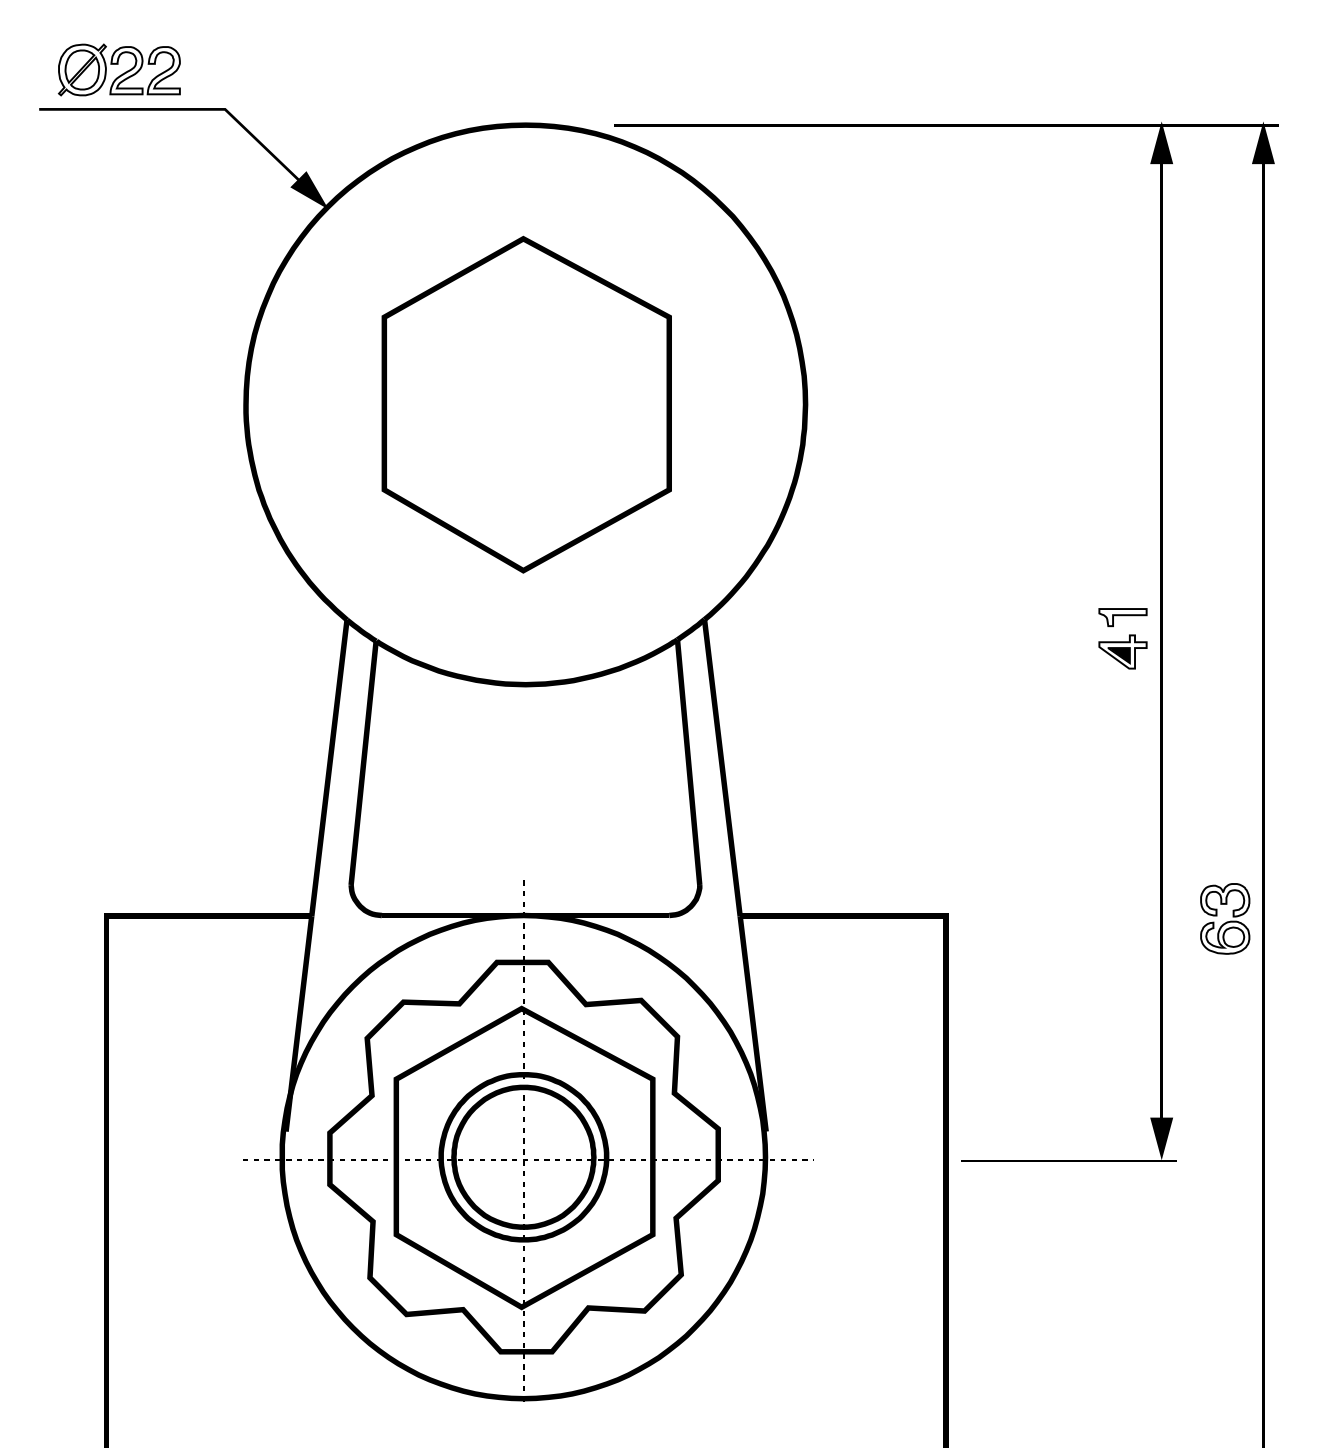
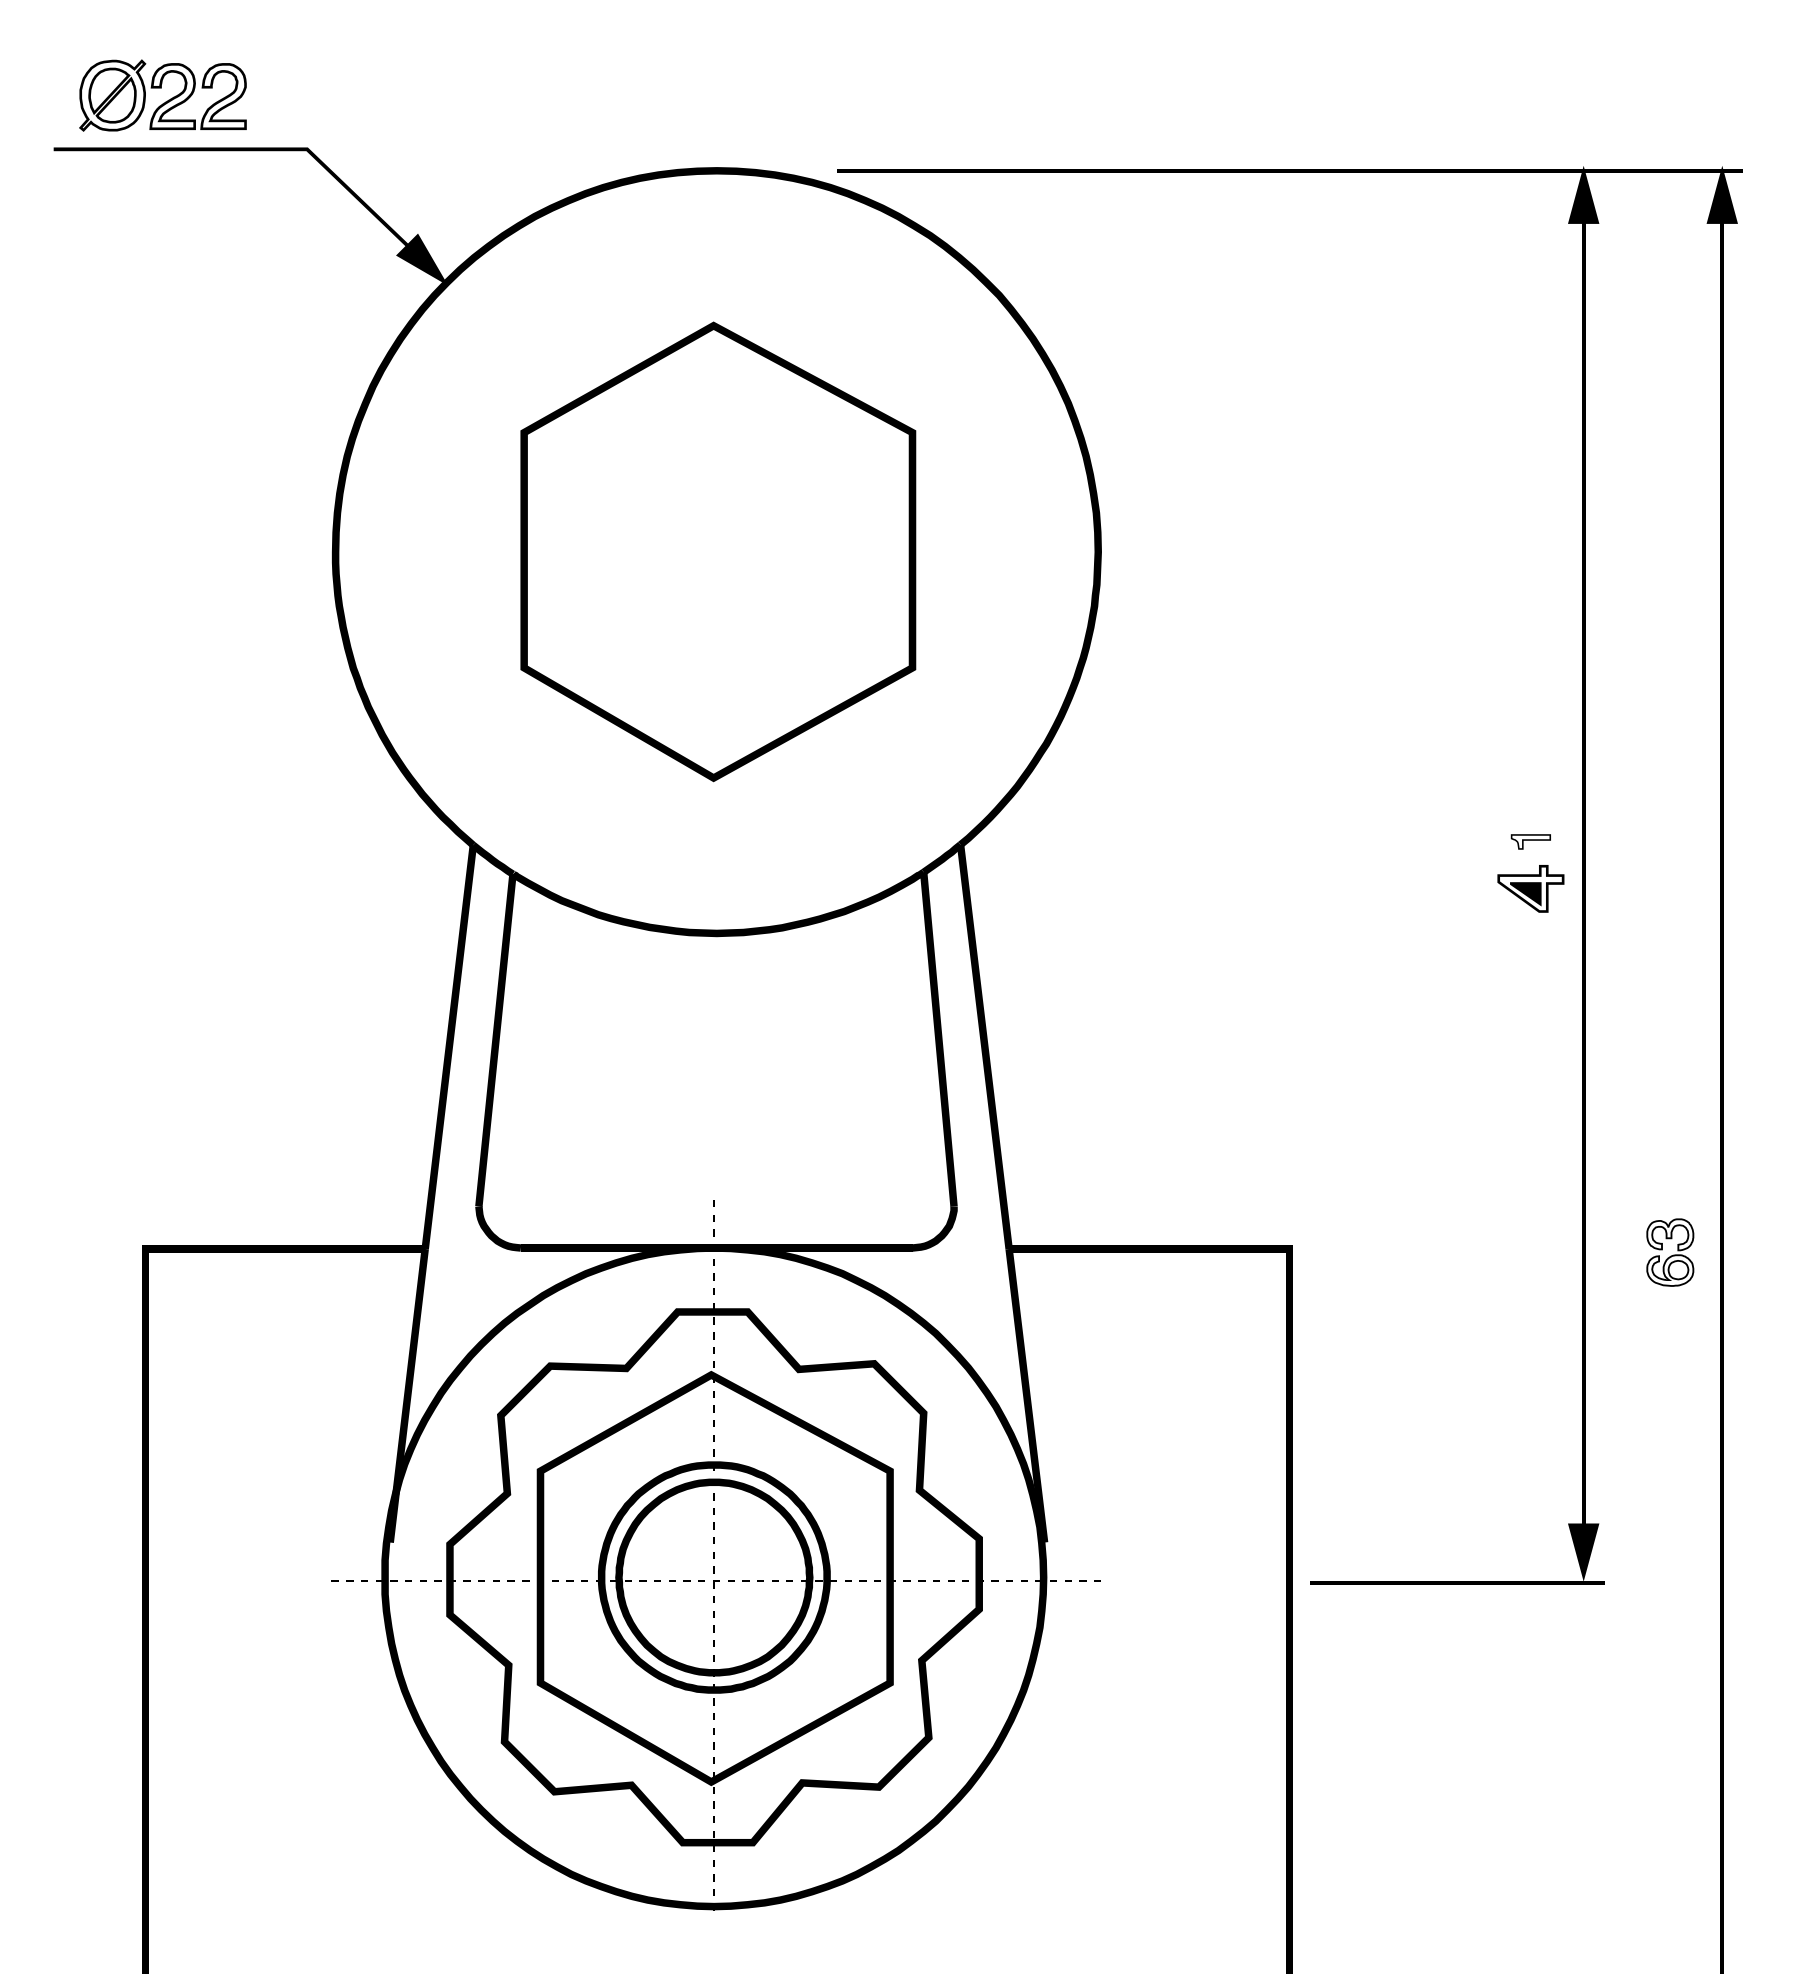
part: (1122, 617) -> (1530, 841), size x0.6
part: (1225, 918) -> (1670, 1252), size x0.7

